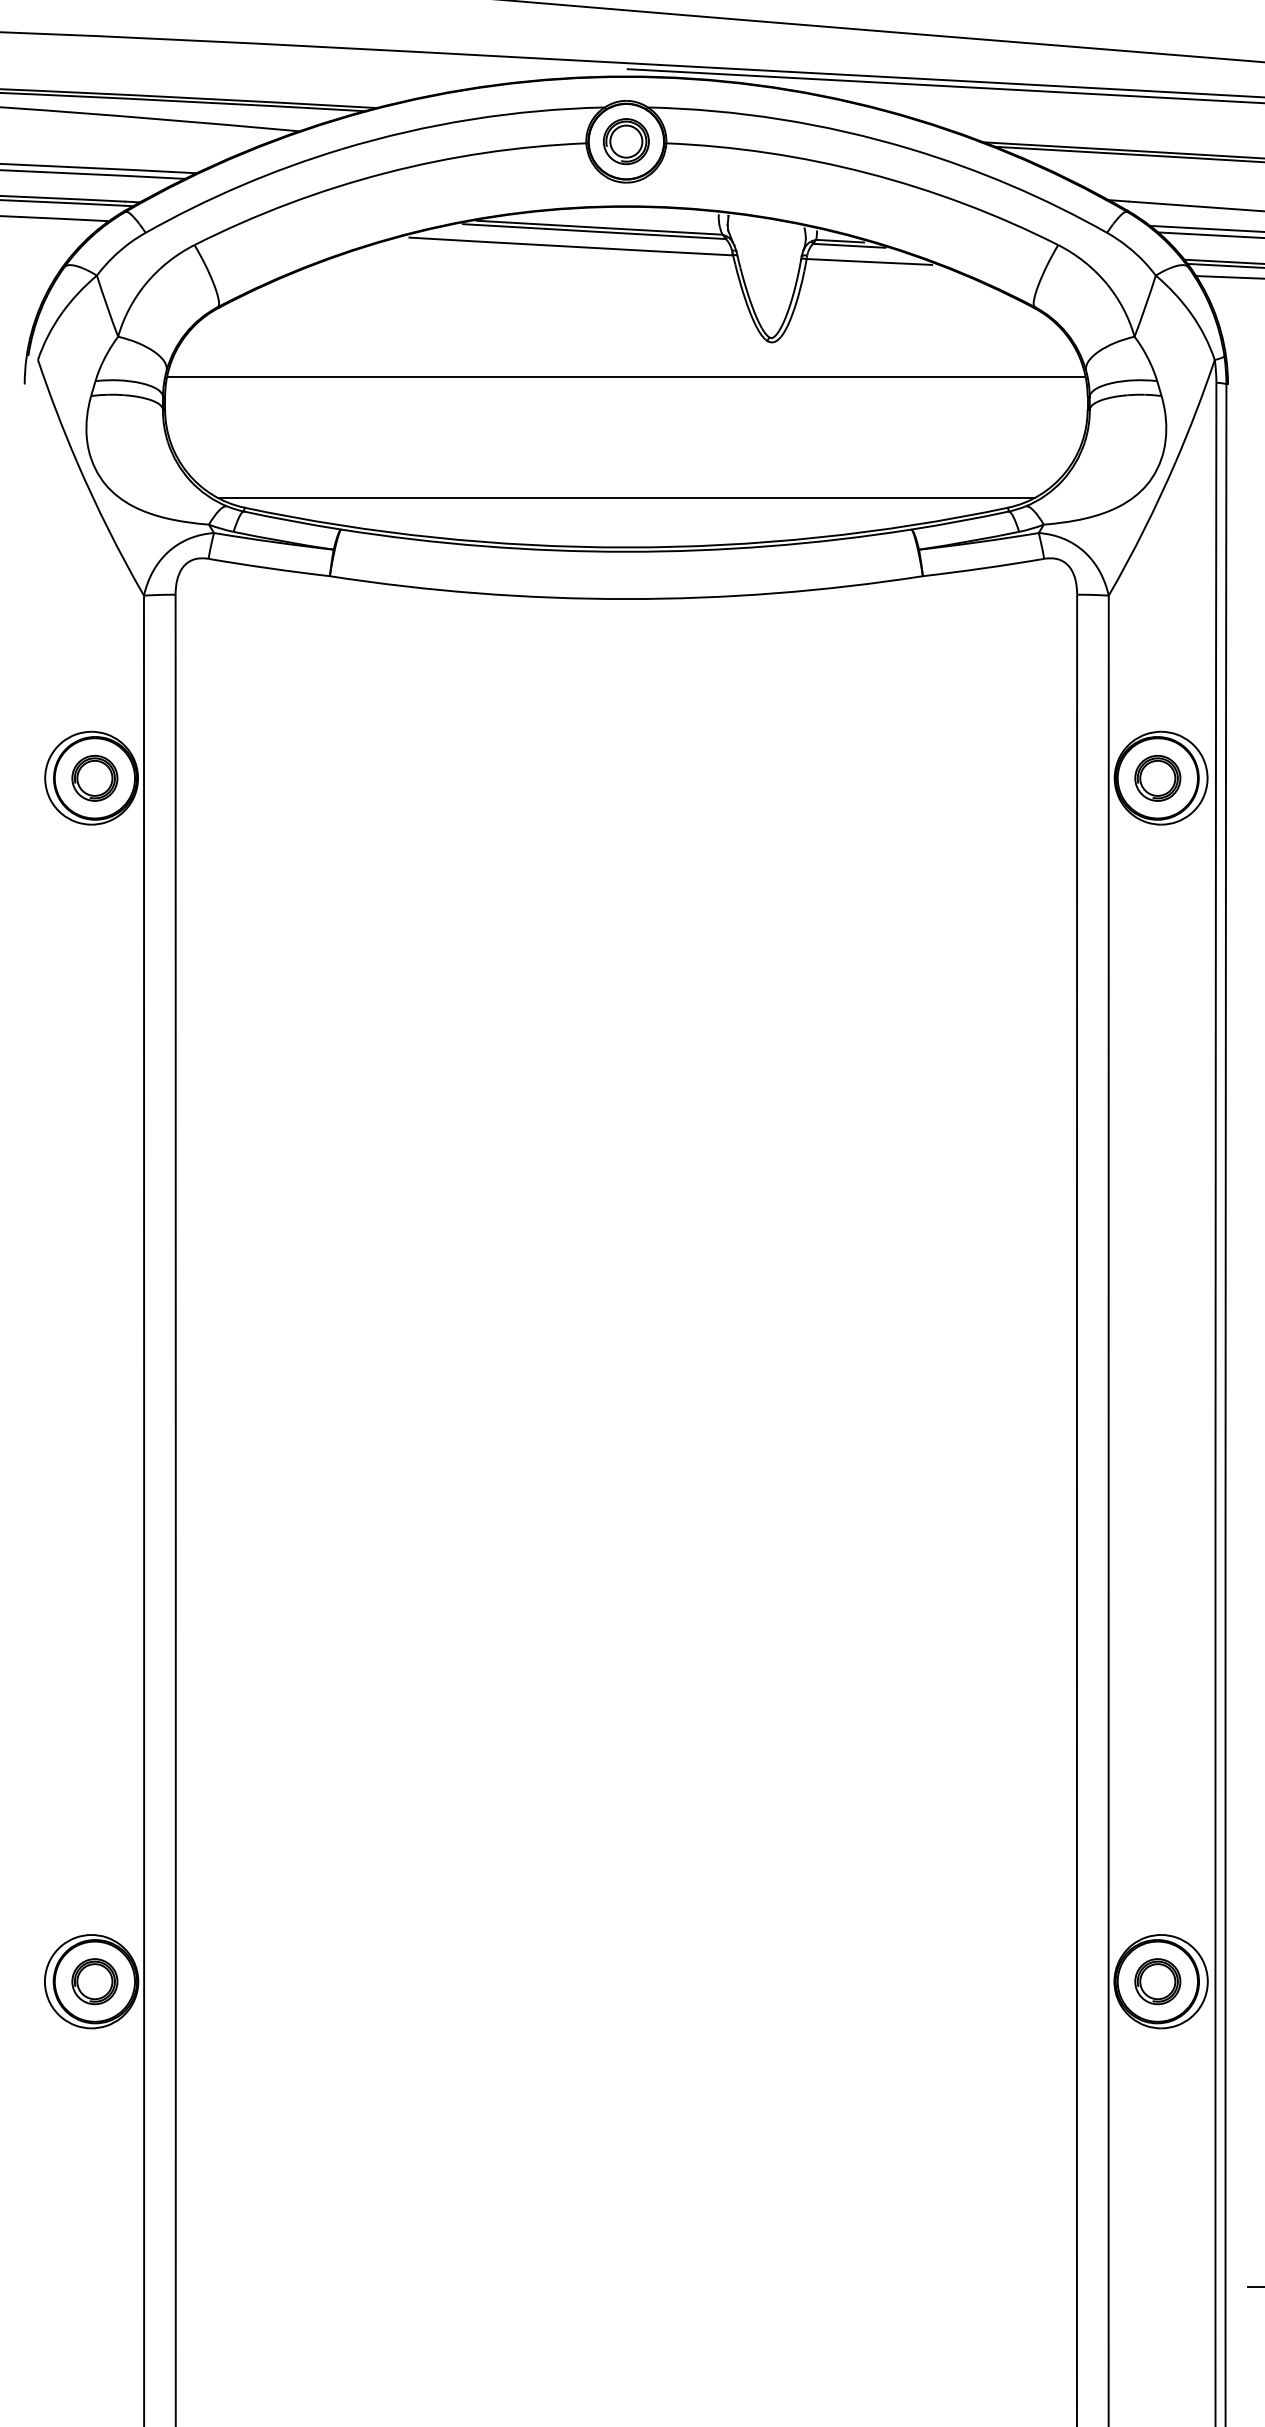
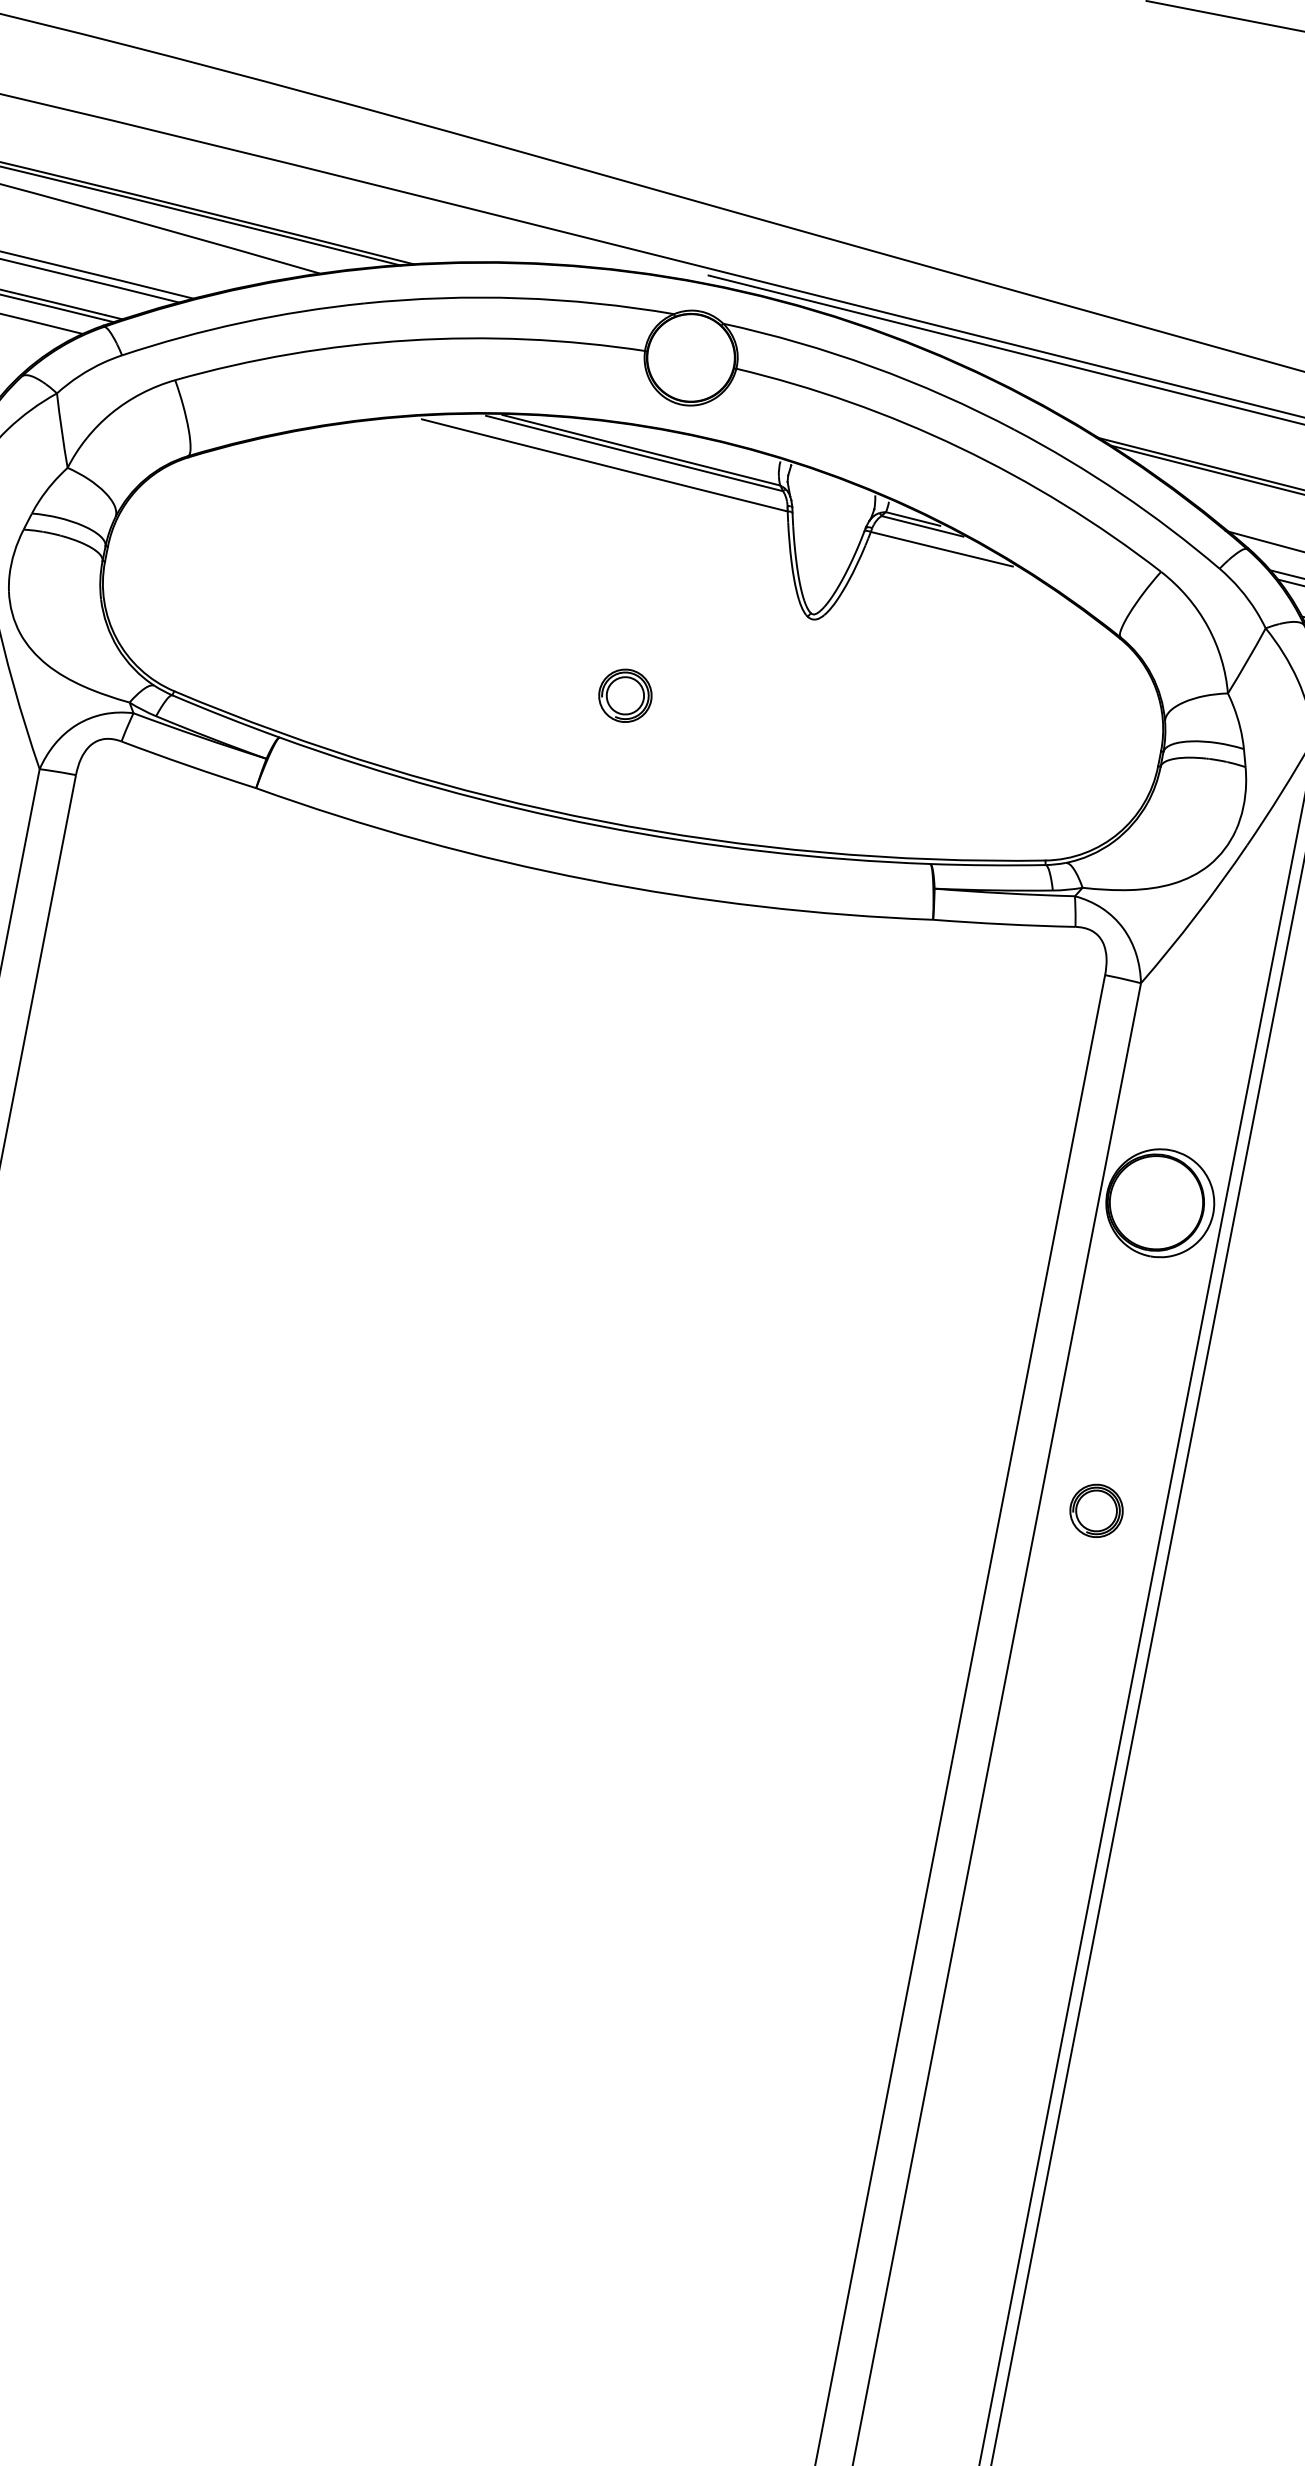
part: (625, 141) -> (624, 695), moved
line: (626, 377) -> (638, 627), removed
line: (626, 497) -> (612, 764), removed
part: (1157, 777) -> (1096, 1509), moved

